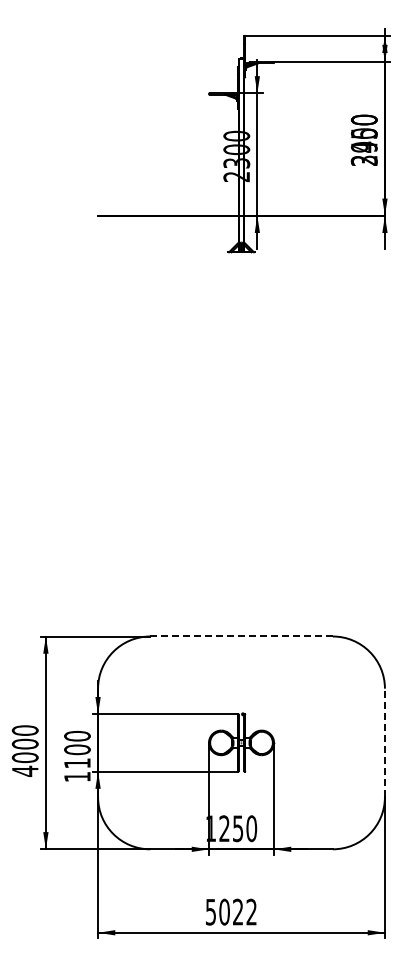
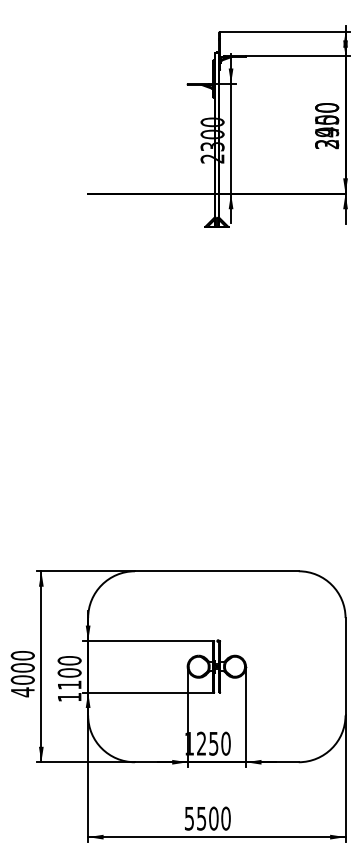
line: (241, 636) -> (216, 571), dashed -> solid
line: (384, 742) -> (345, 666), dashed -> solid
text: (238, 911) -> (214, 818), 5022 -> 5500

